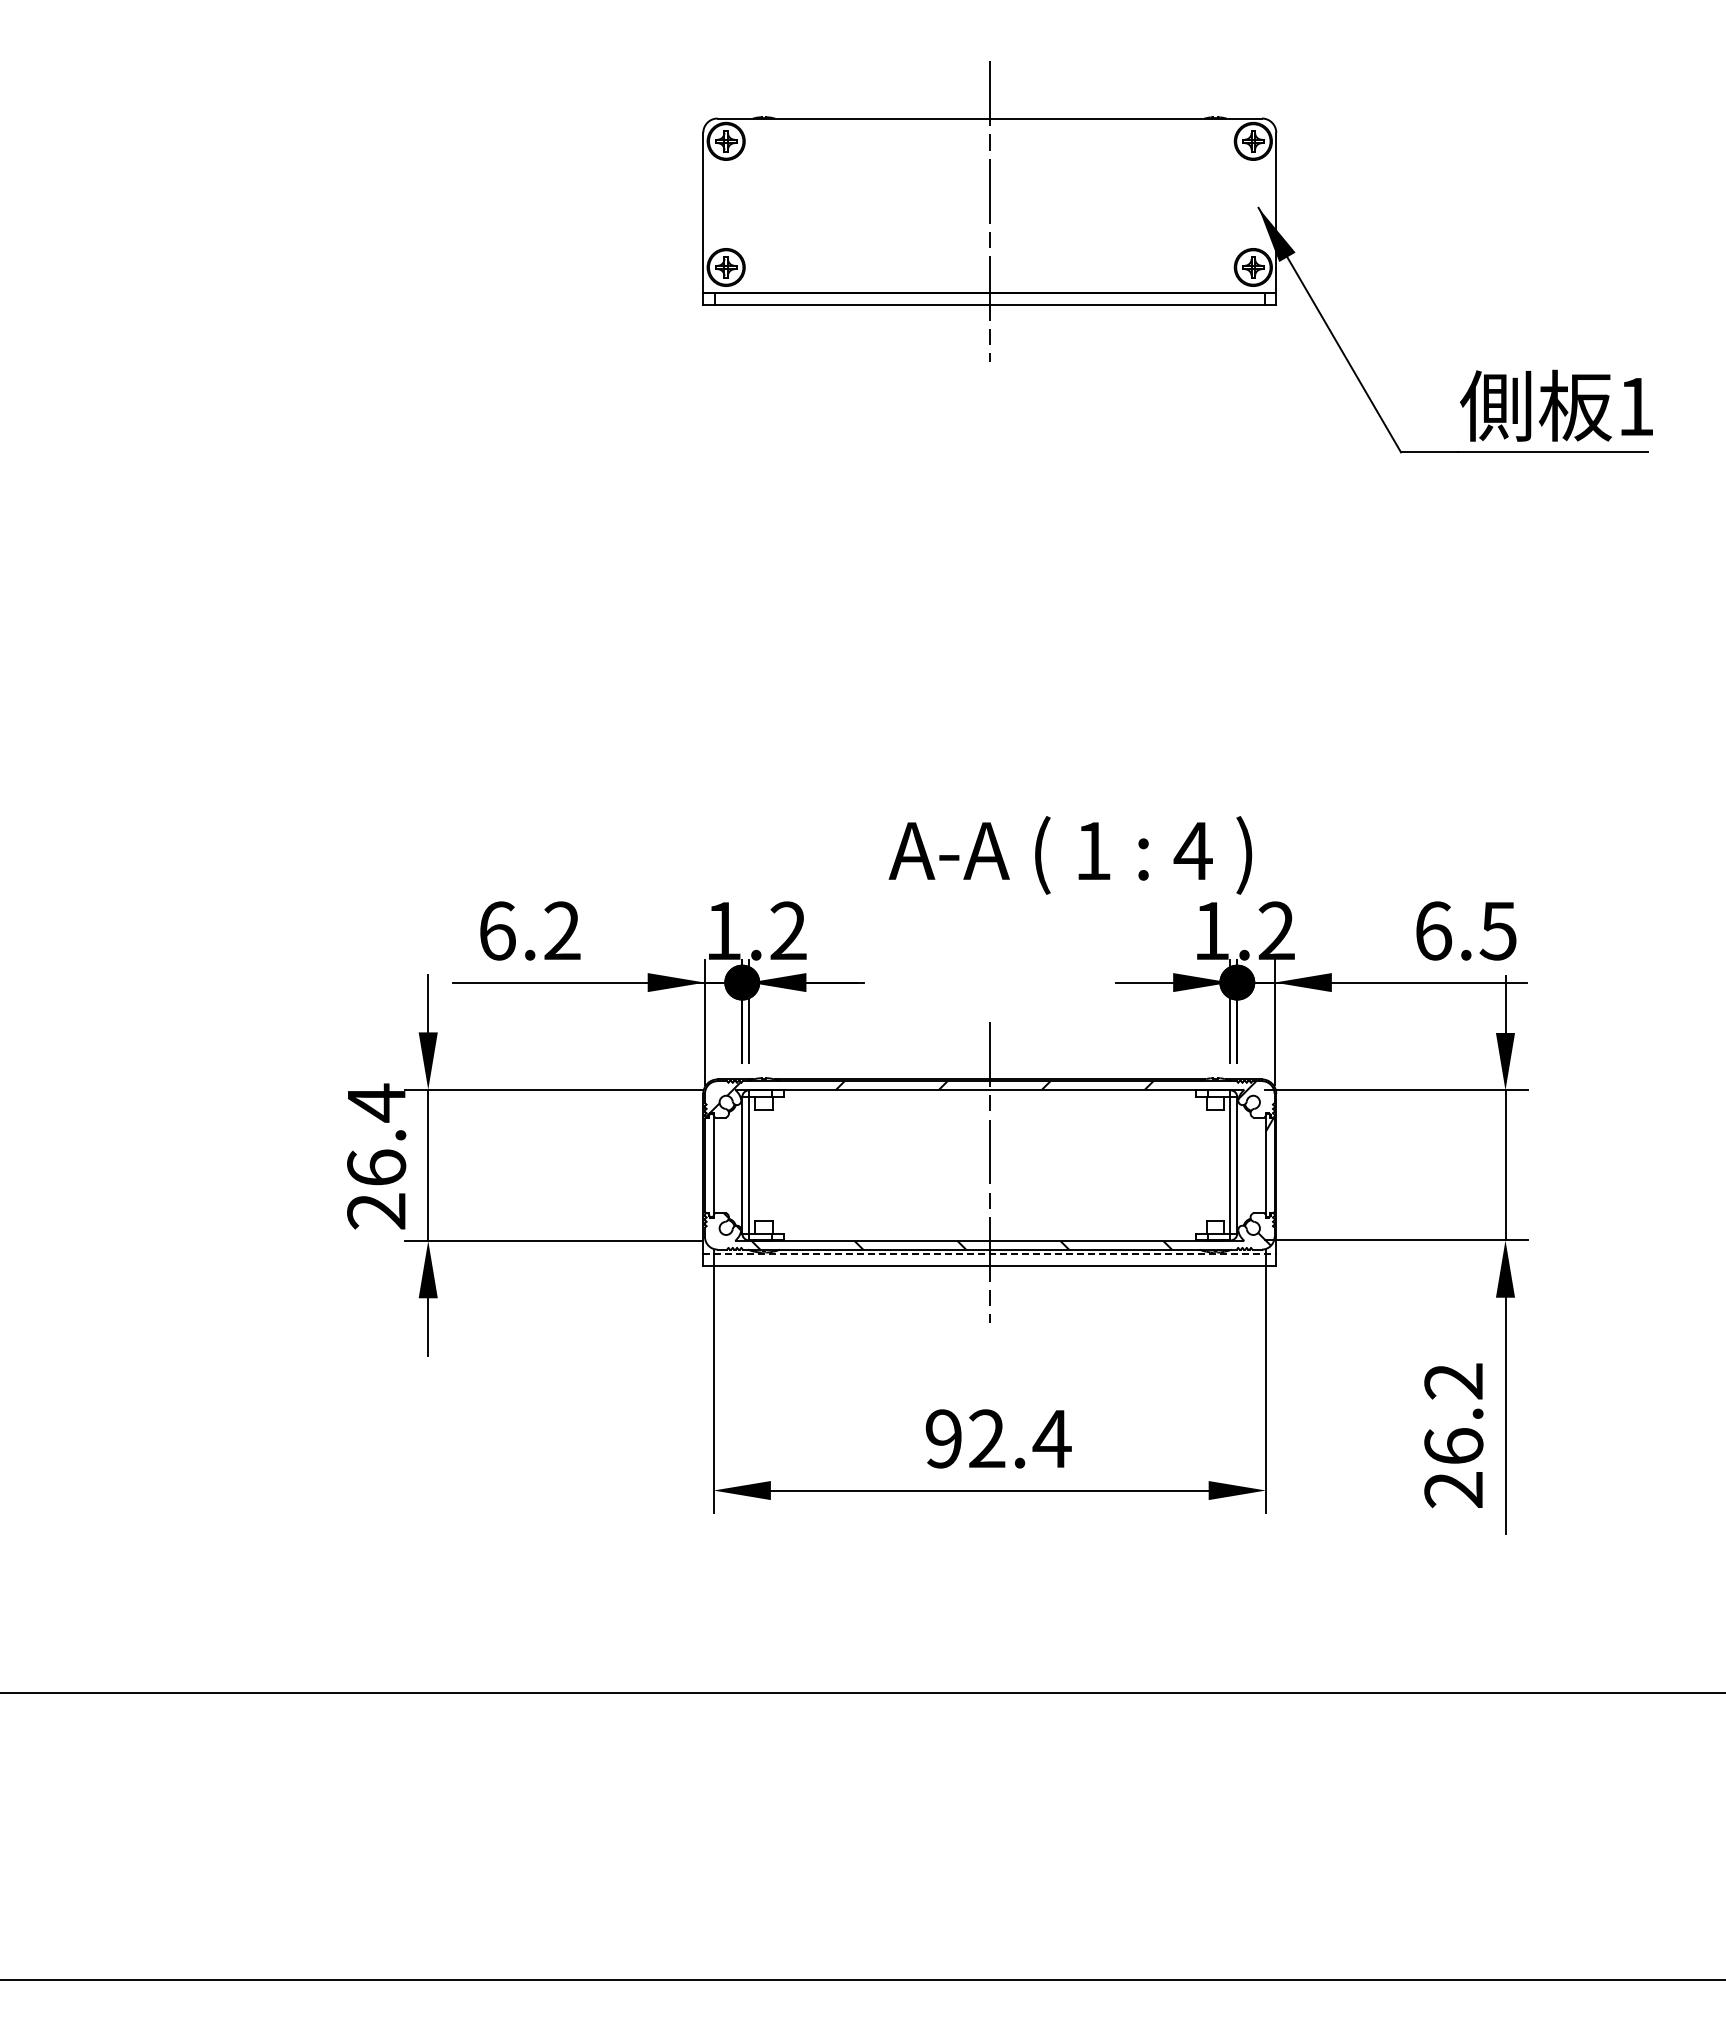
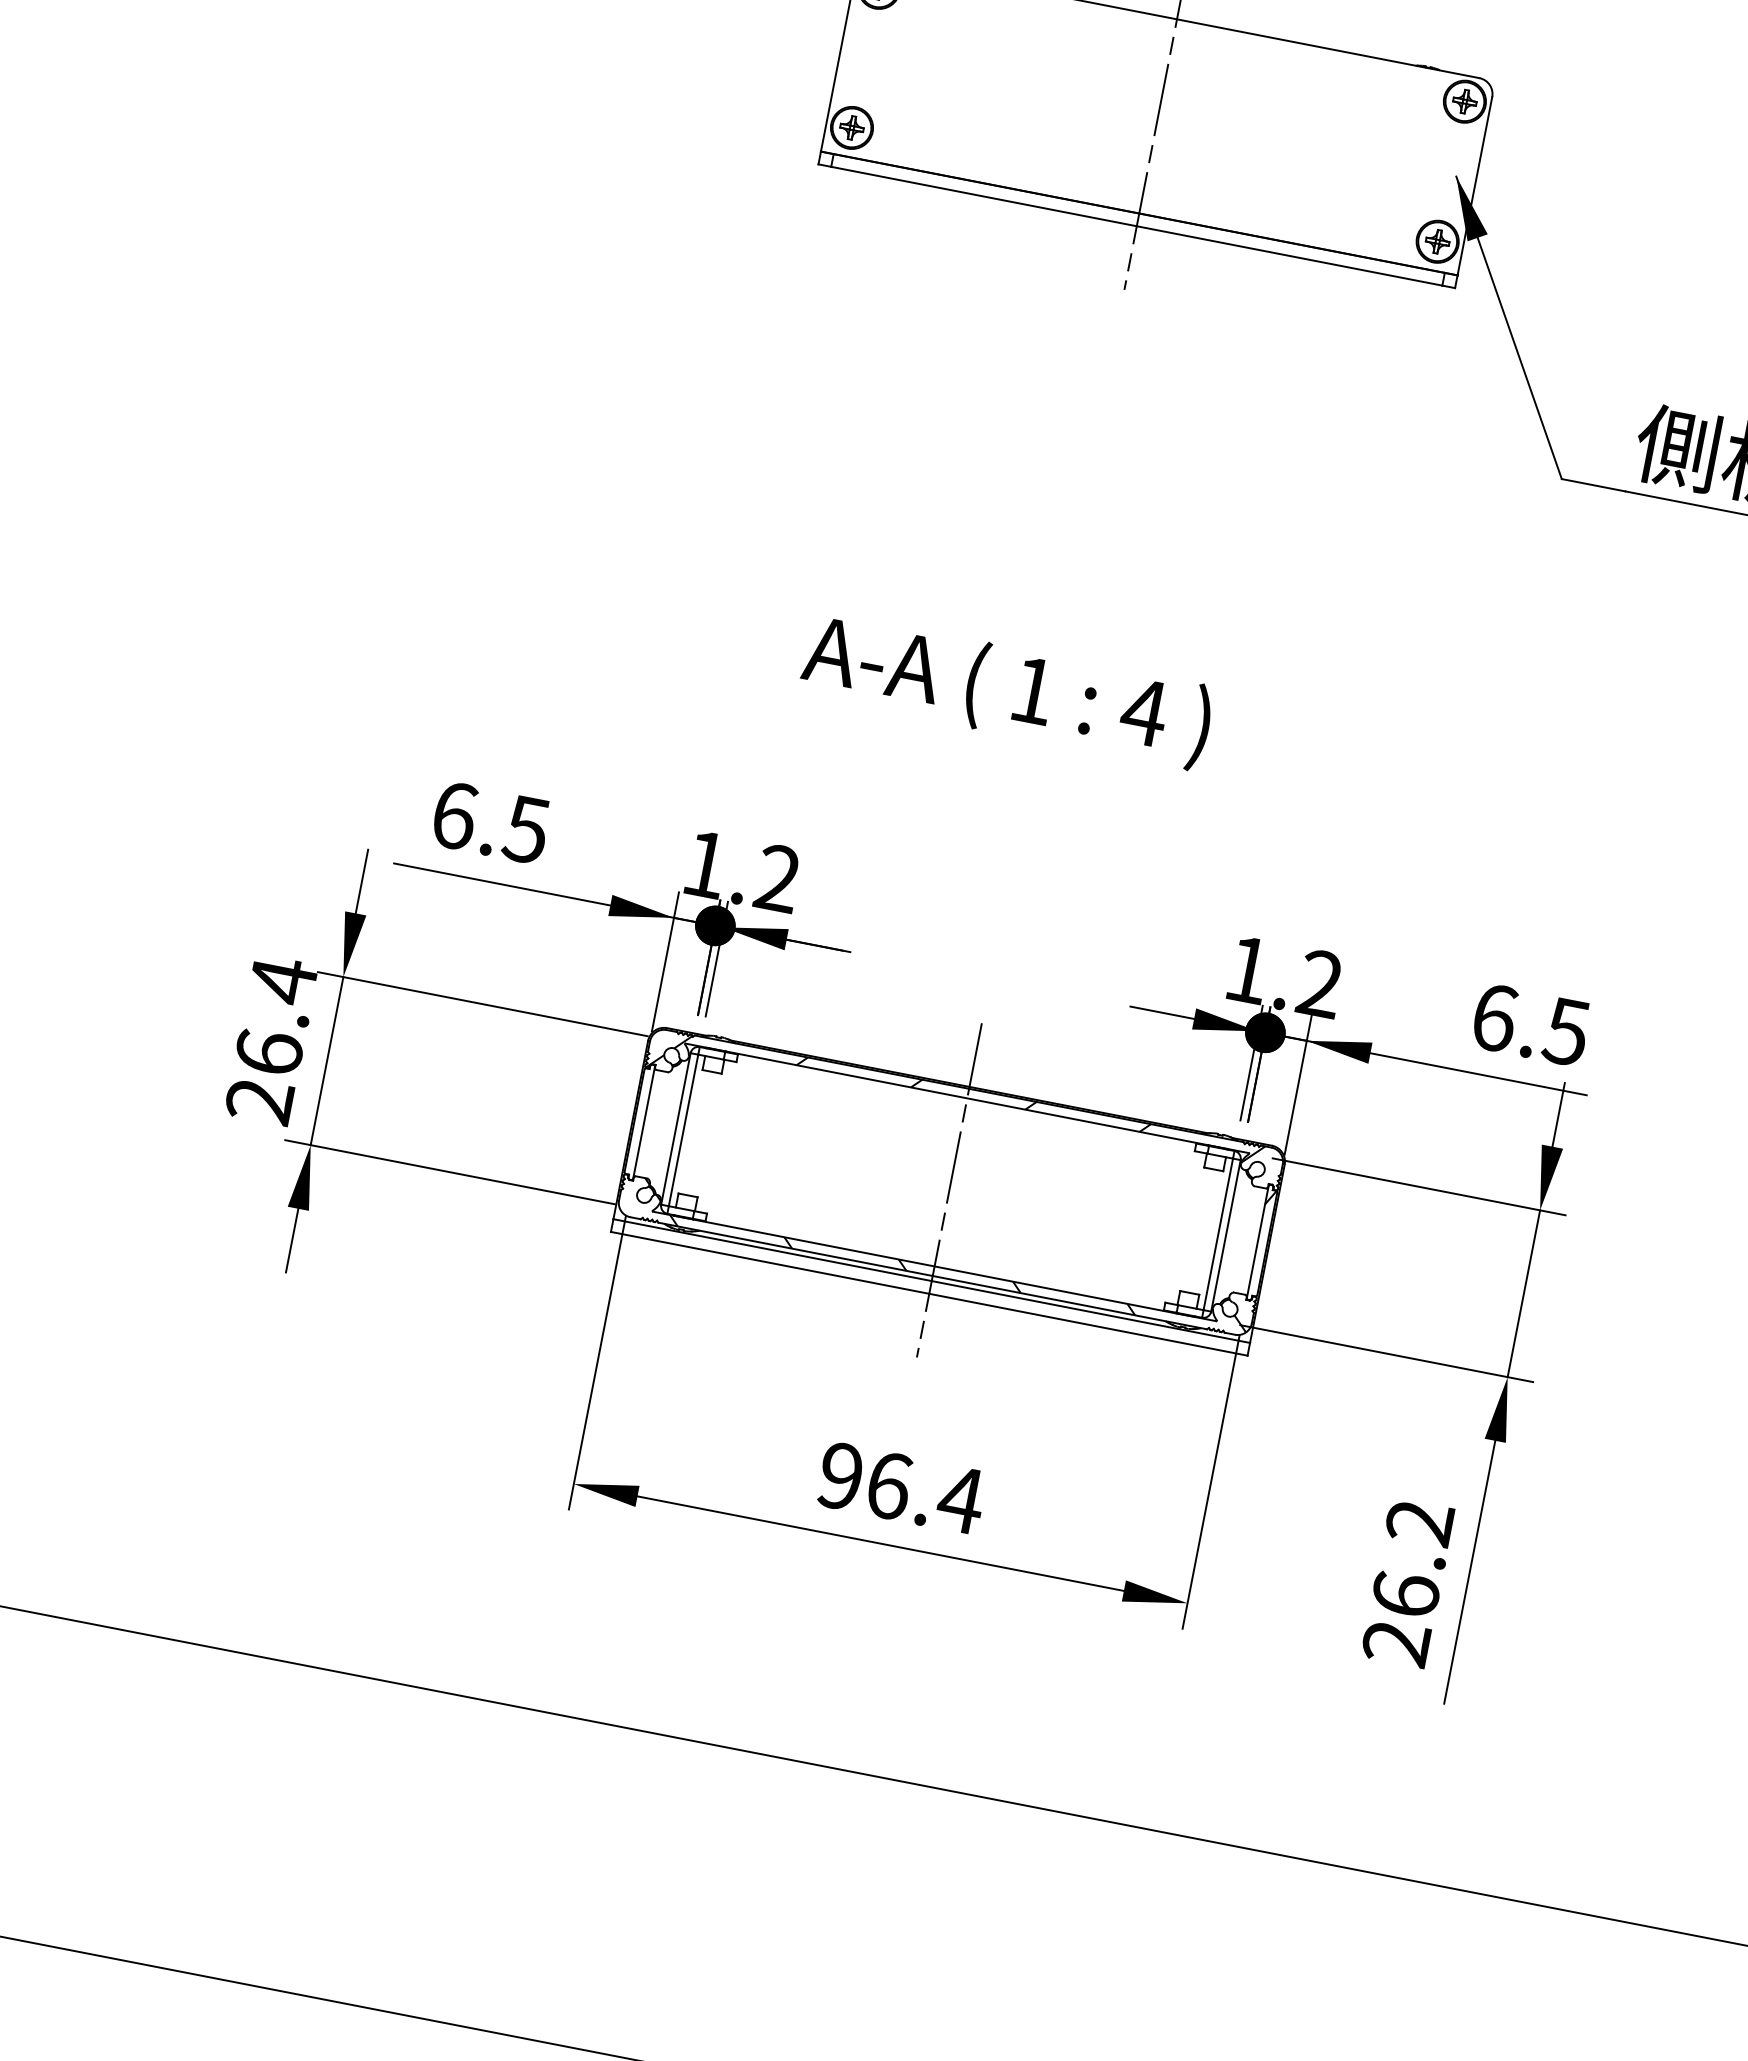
text: (1070, 855) -> (1006, 690), moved
text: (561, 930) -> (525, 828), 6.2 -> 6.5
line: (989, 1254) -> (931, 1281), dashed -> solid
text: (987, 1438) -> (889, 1485), 92.4 -> 96.4

